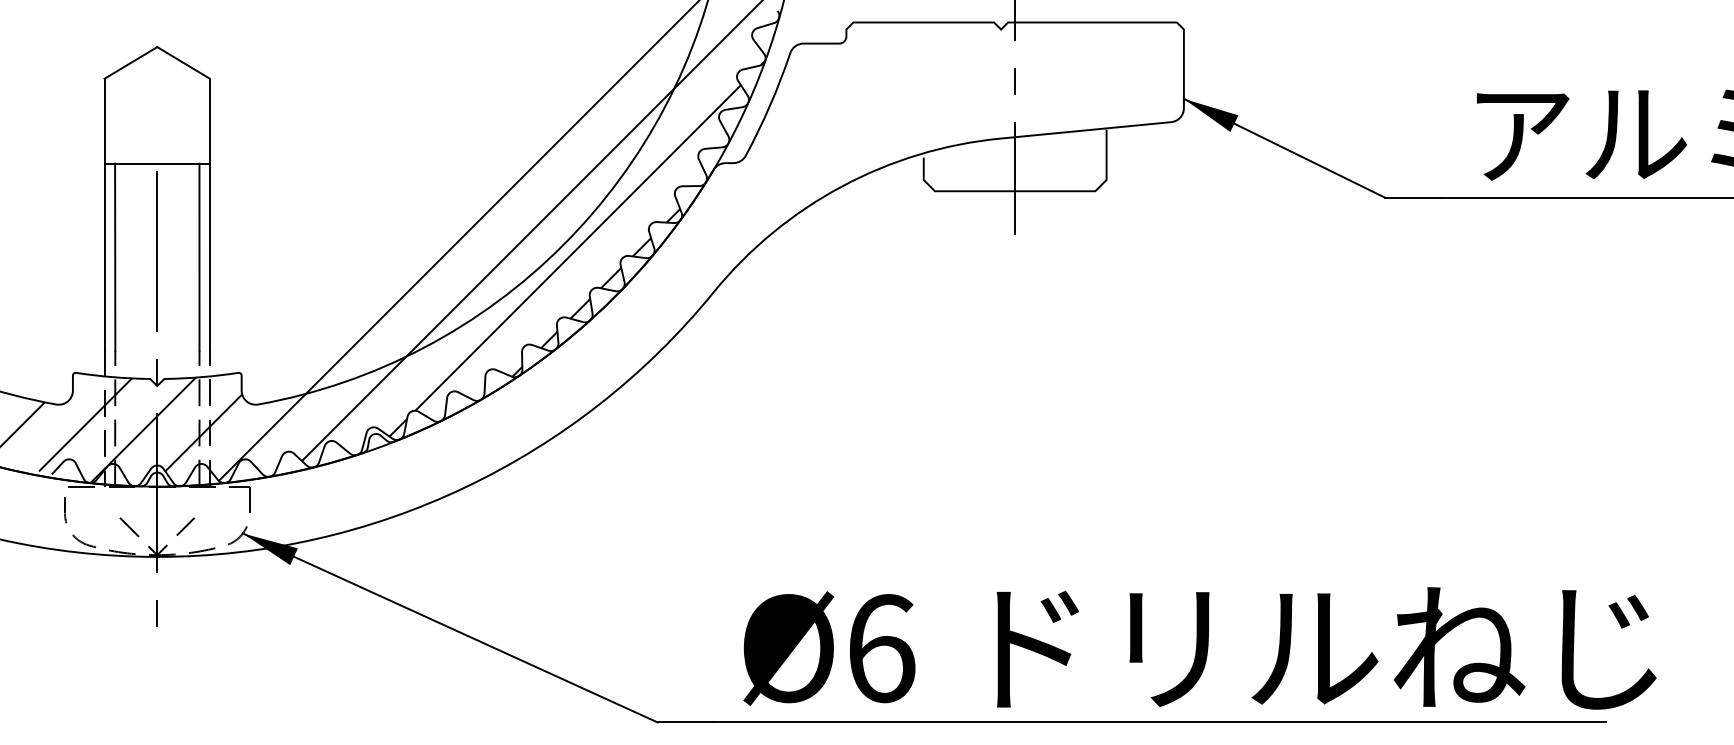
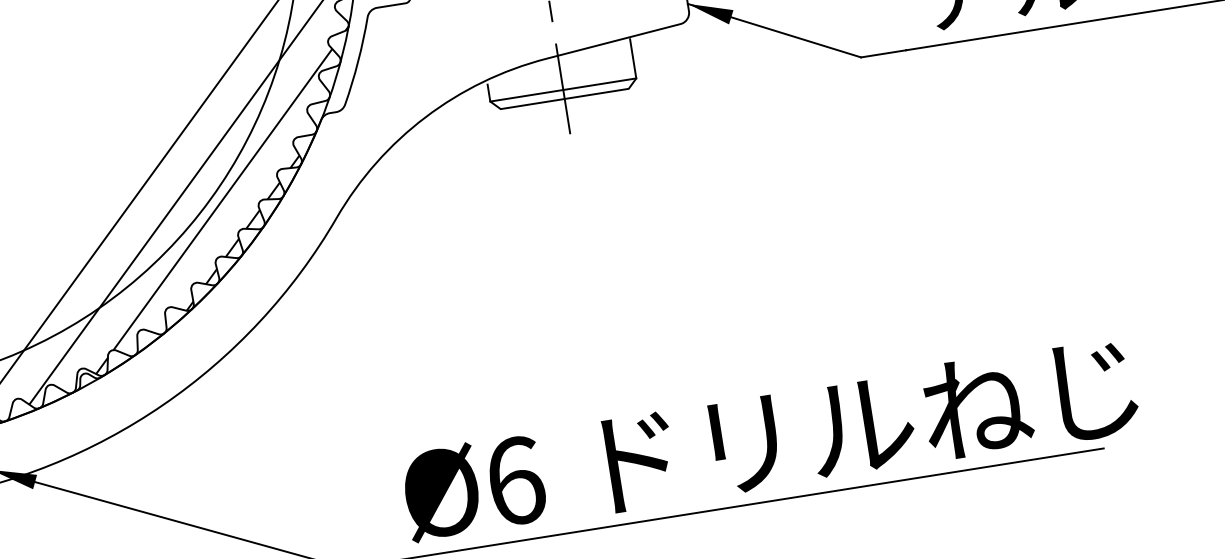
line: (1014, 180) -> (562, 90), added

